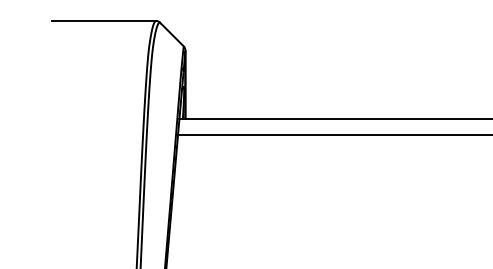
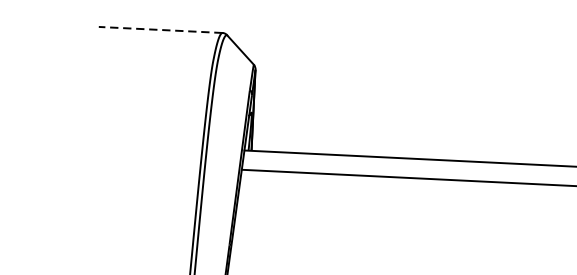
line: (103, 20) -> (160, 29), solid -> dashed

